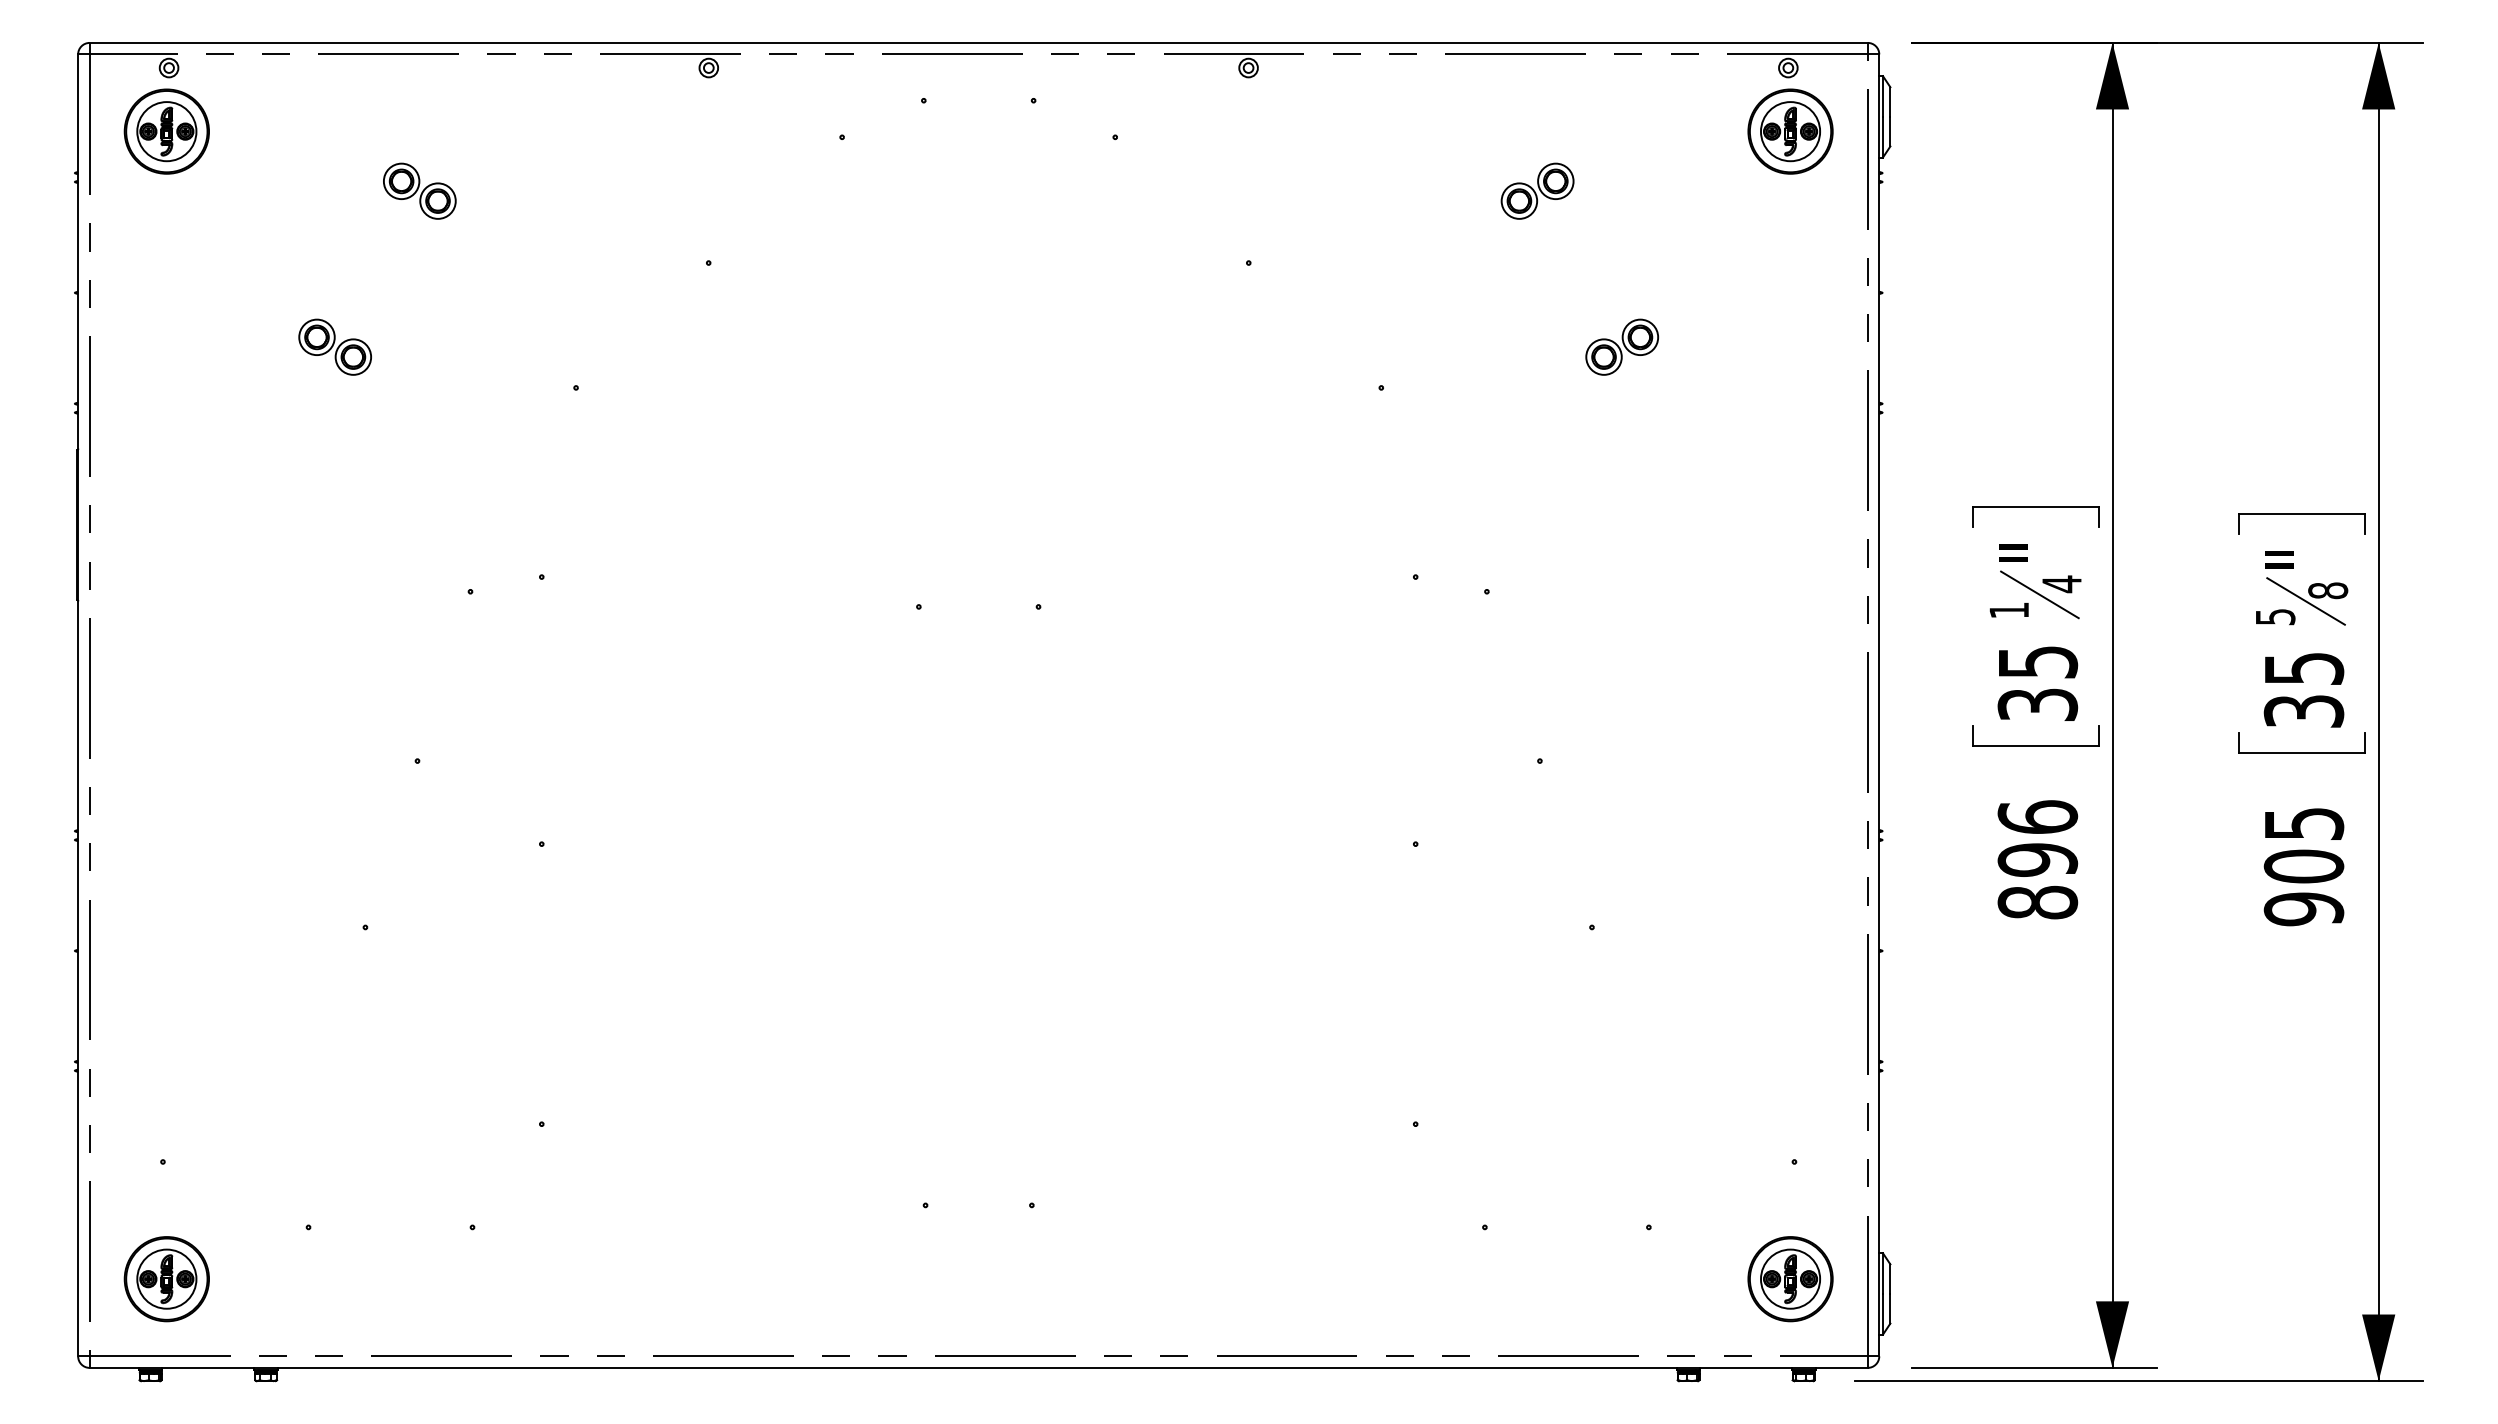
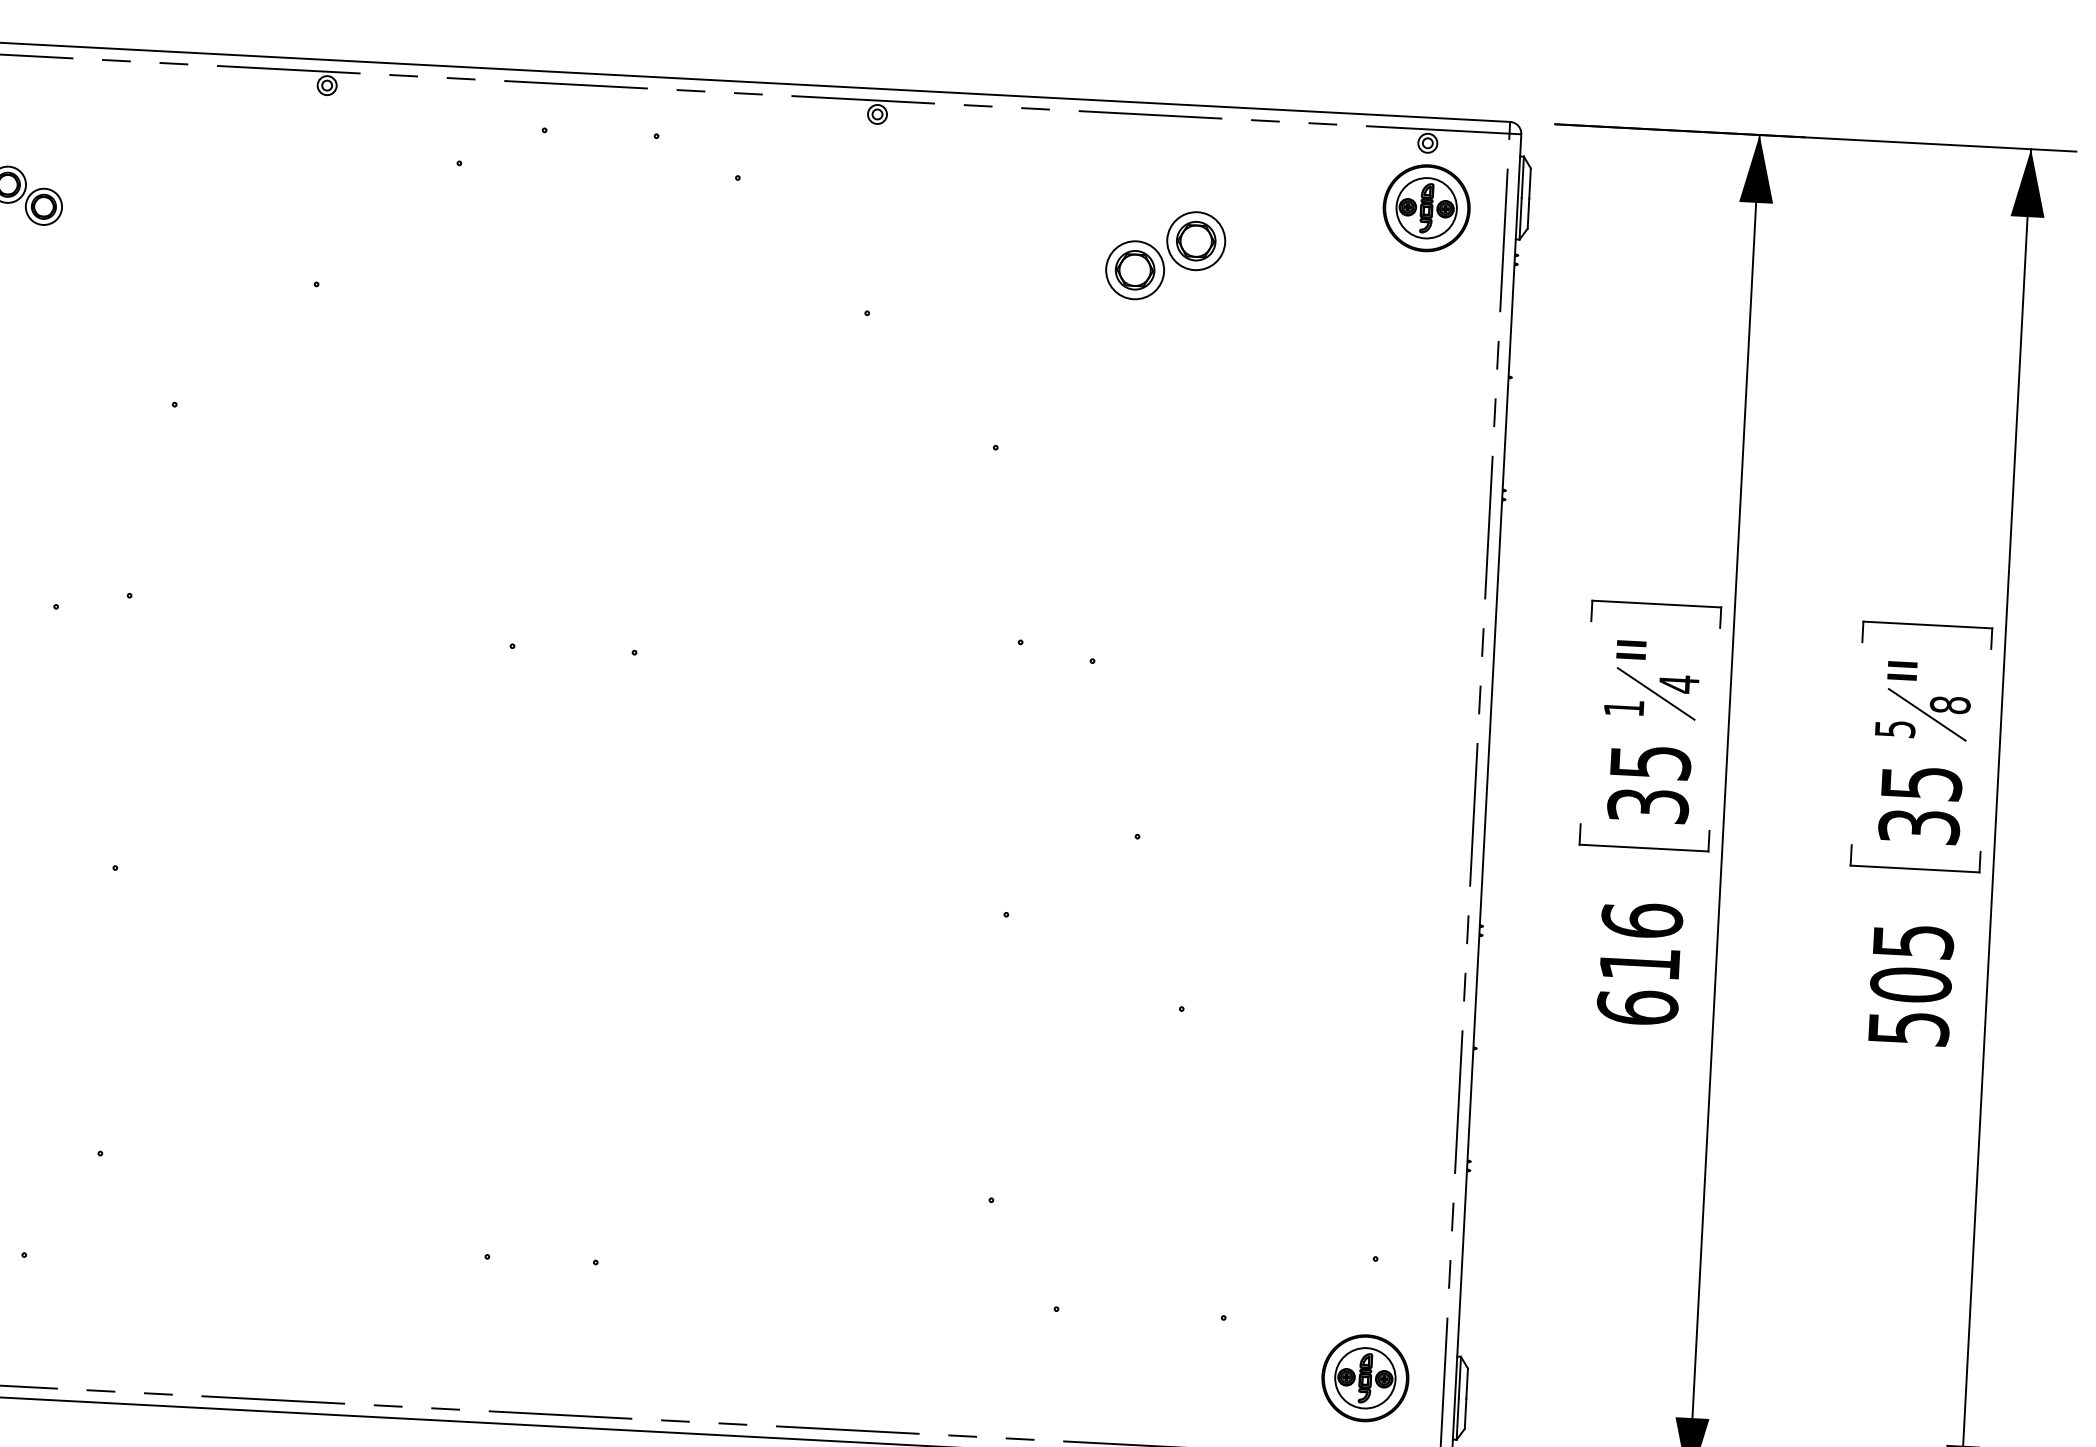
part: (1537, 190) -> (1165, 254), size x1.6
part: (1622, 346) -> (1243, 418), removed
text: (2037, 881) -> (1638, 986), 896 -> 616
text: (2303, 909) -> (1908, 1028), 905 -> 505

